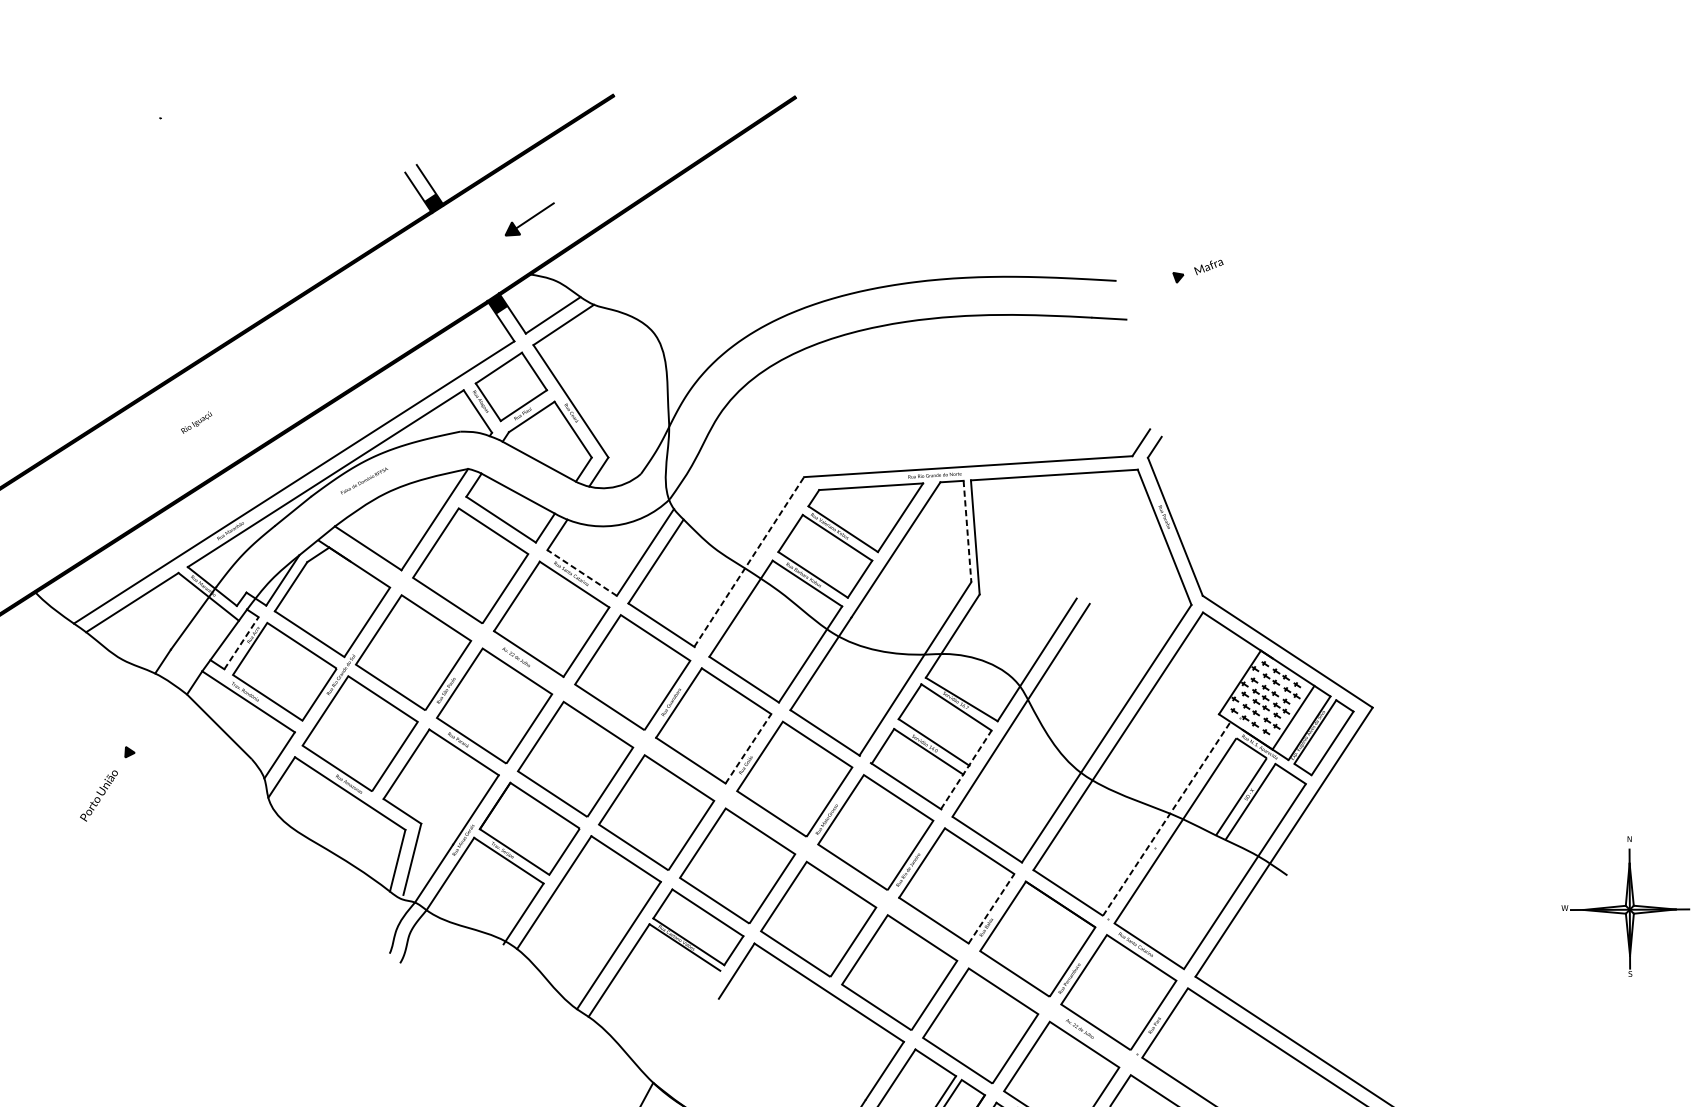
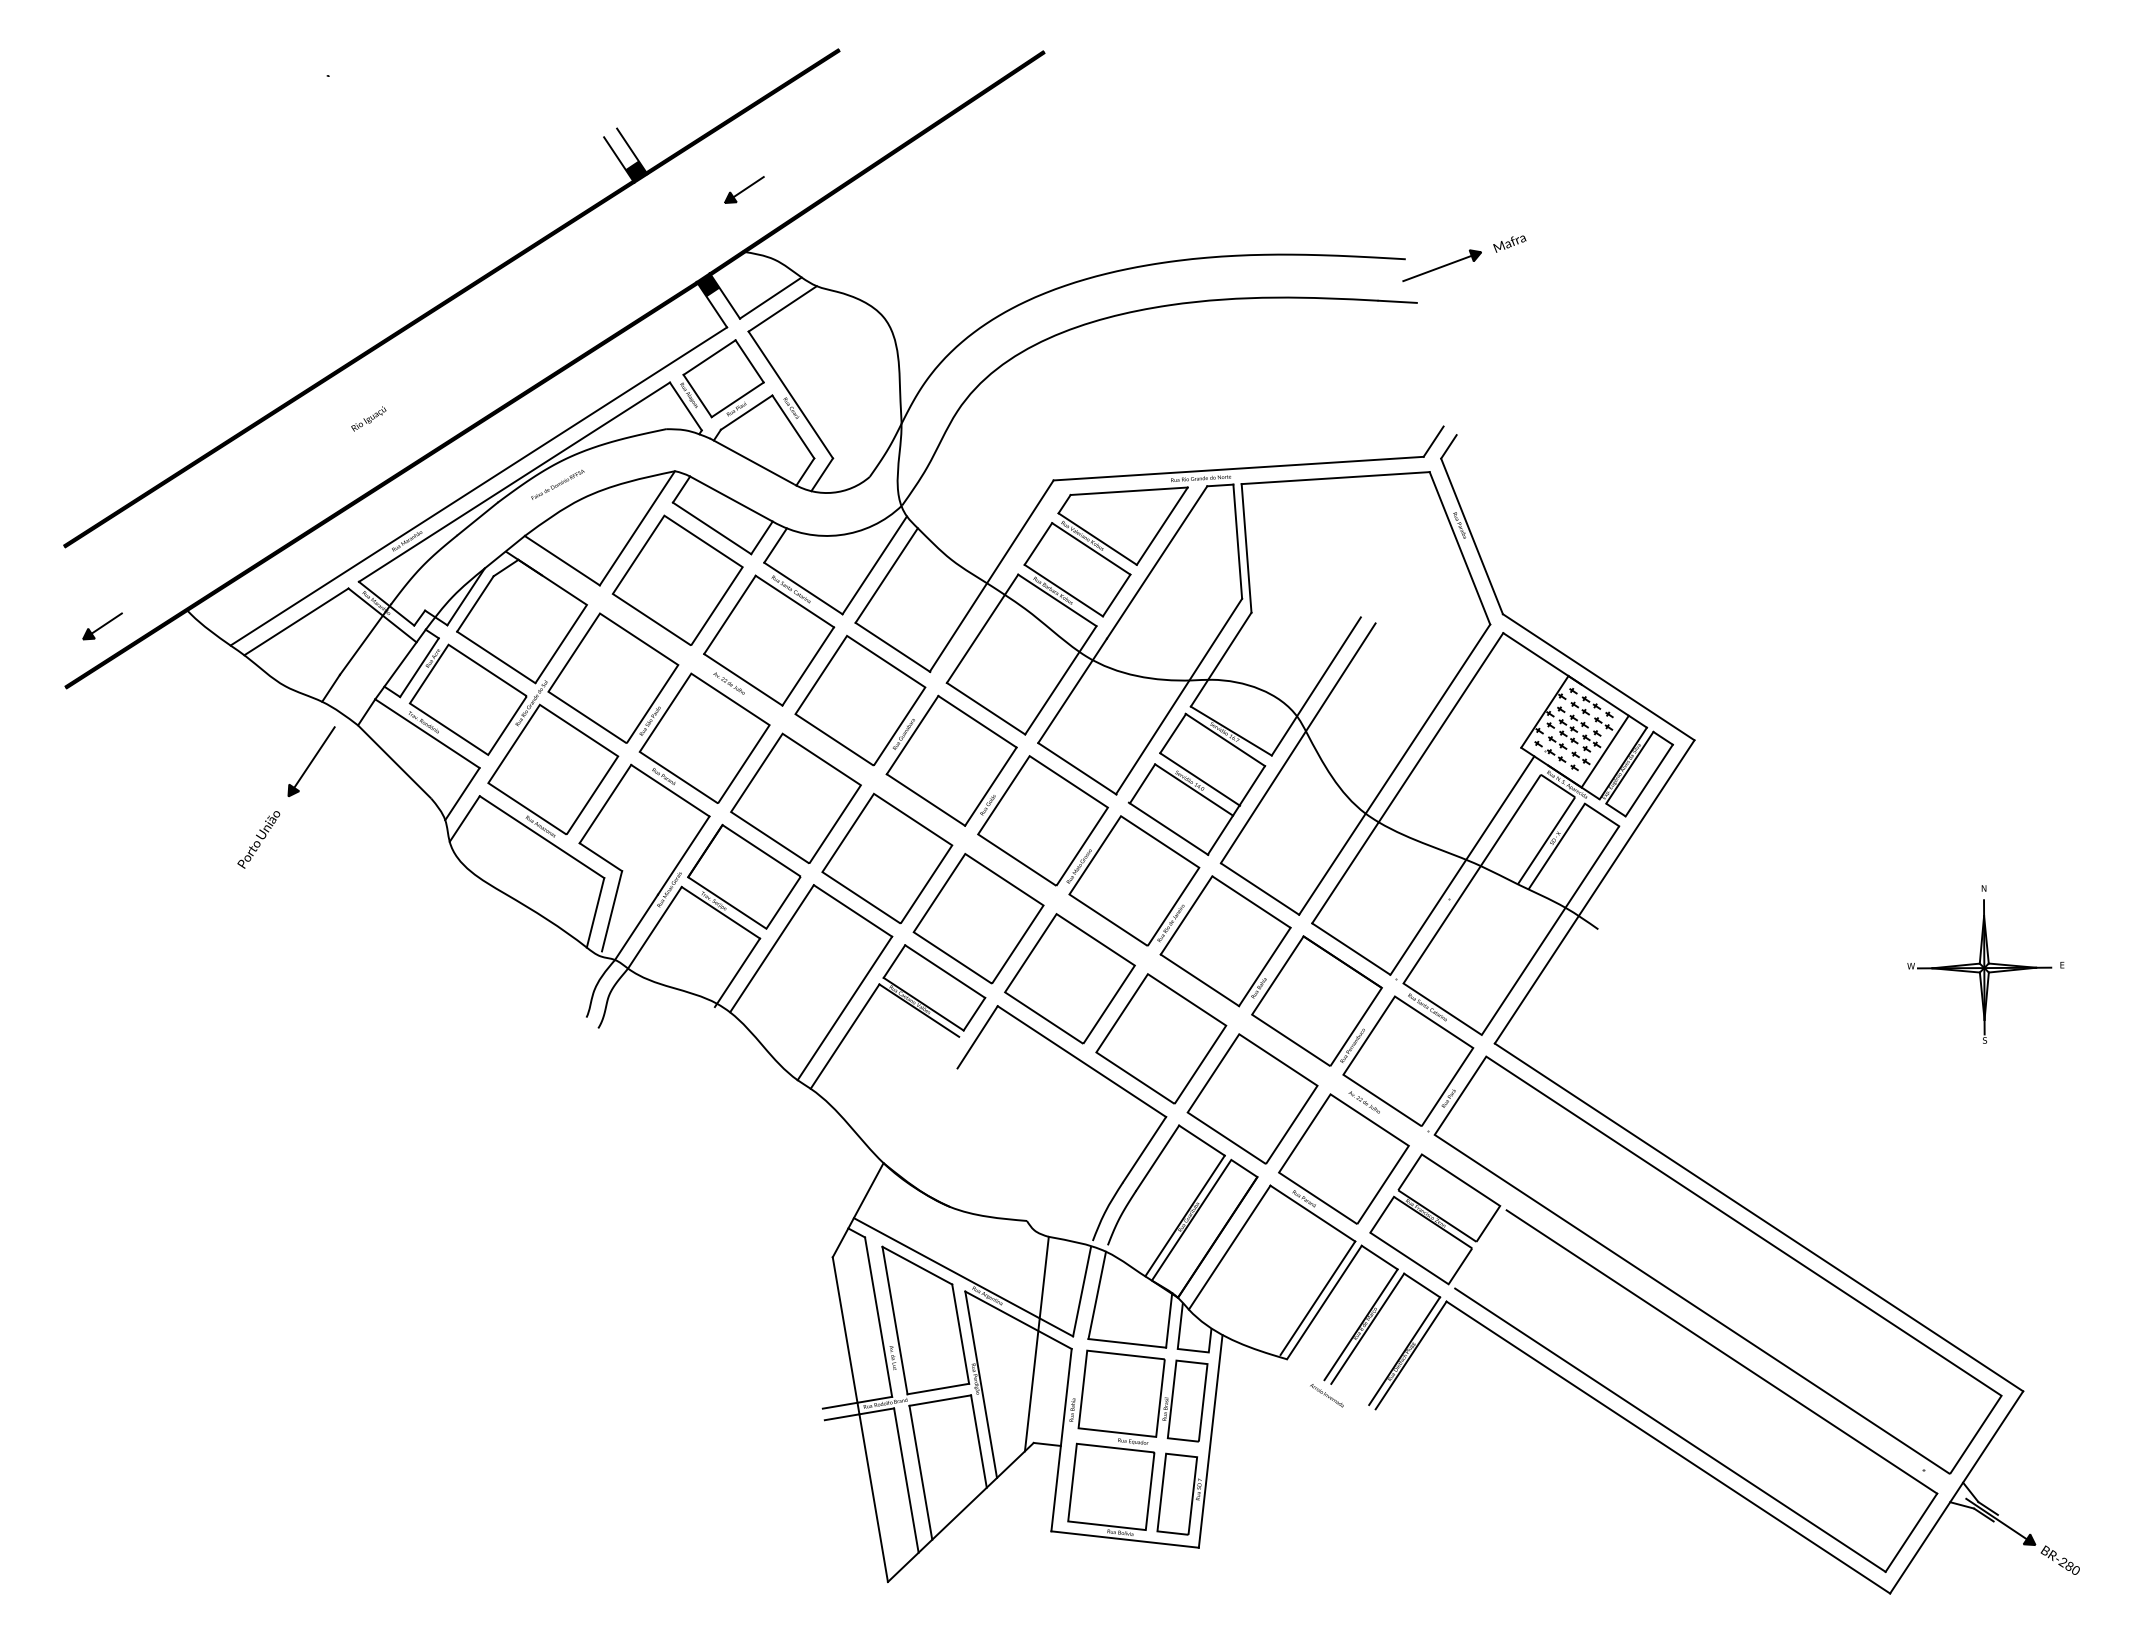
part: (529, 219) -> (744, 189), size x0.71
line: (1144, 289) -> (1437, 268), added
line: (967, 532) -> (1237, 542), dashed -> solid
line: (749, 562) -> (991, 576), dashed -> solid
line: (582, 573) -> (803, 588), dashed -> solid
line: (241, 643) -> (419, 667), dashed -> solid
line: (148, 722) -> (314, 757), added
line: (748, 748) -> (990, 786), dashed -> solid
line: (966, 769) -> (1236, 810), dashed -> solid
line: (1166, 818) -> (1462, 865), dashed -> solid
line: (991, 908) -> (1264, 966), dashed -> solid

